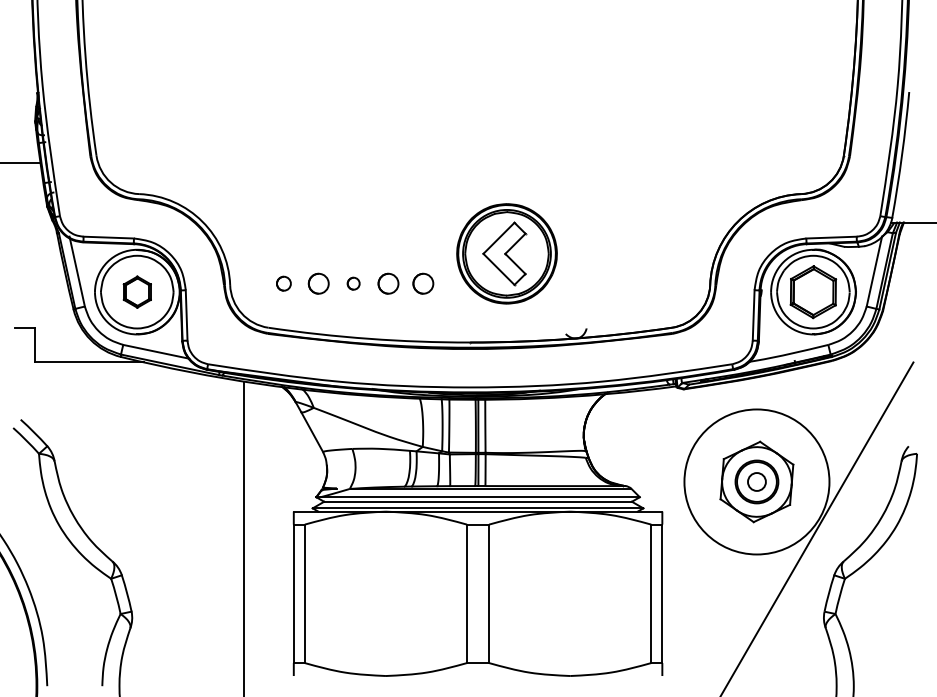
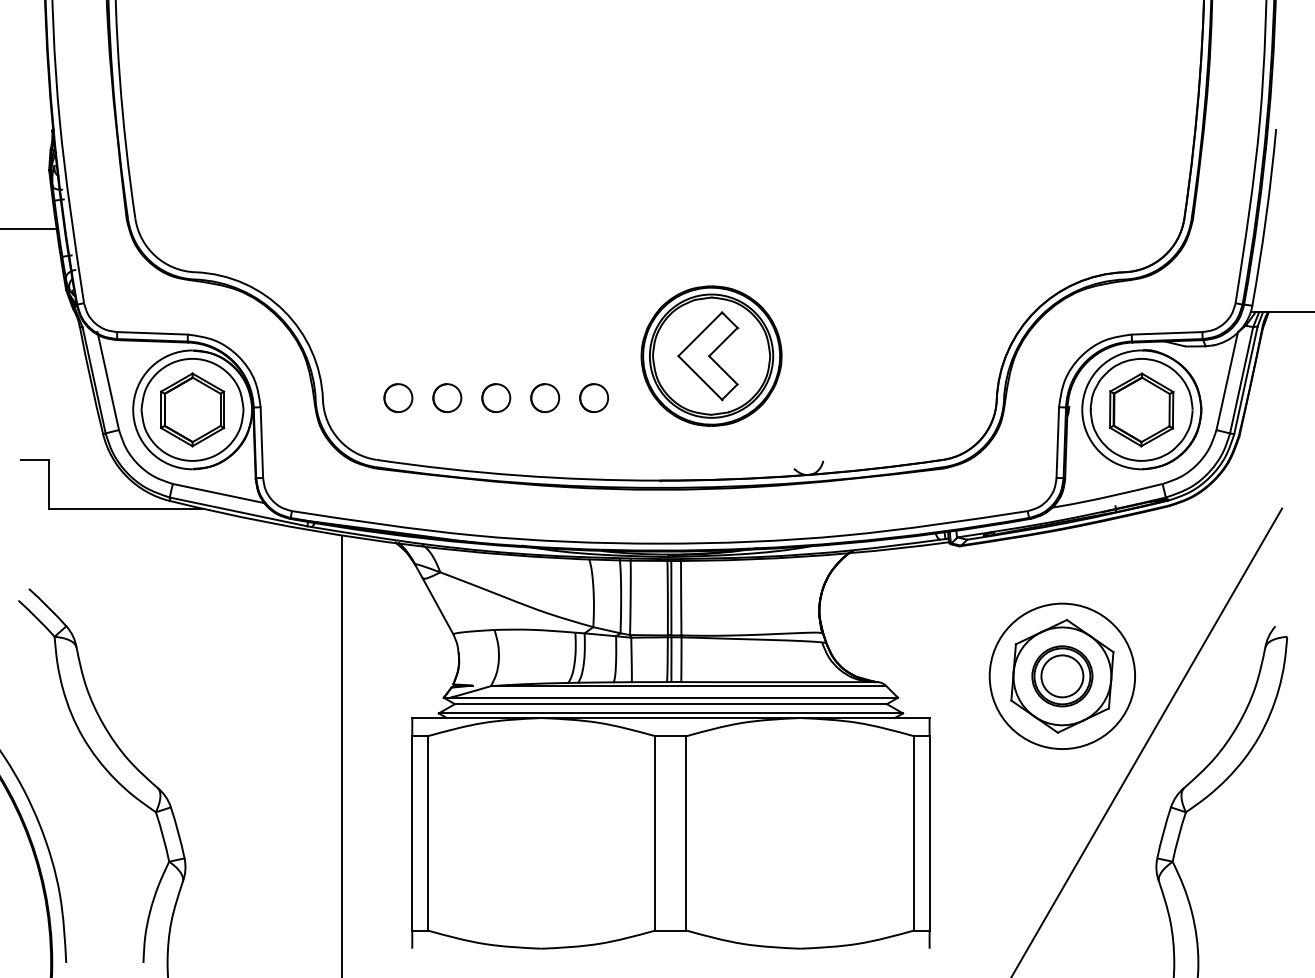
part: (283, 283) -> (398, 397), size x1.43
part: (353, 283) -> (496, 397), size x1.67
part: (137, 291) -> (192, 409), size x1.67
circle: (757, 482) -> (1062, 676), size x0.71
circle: (757, 482) -> (1062, 676), size x1.67

